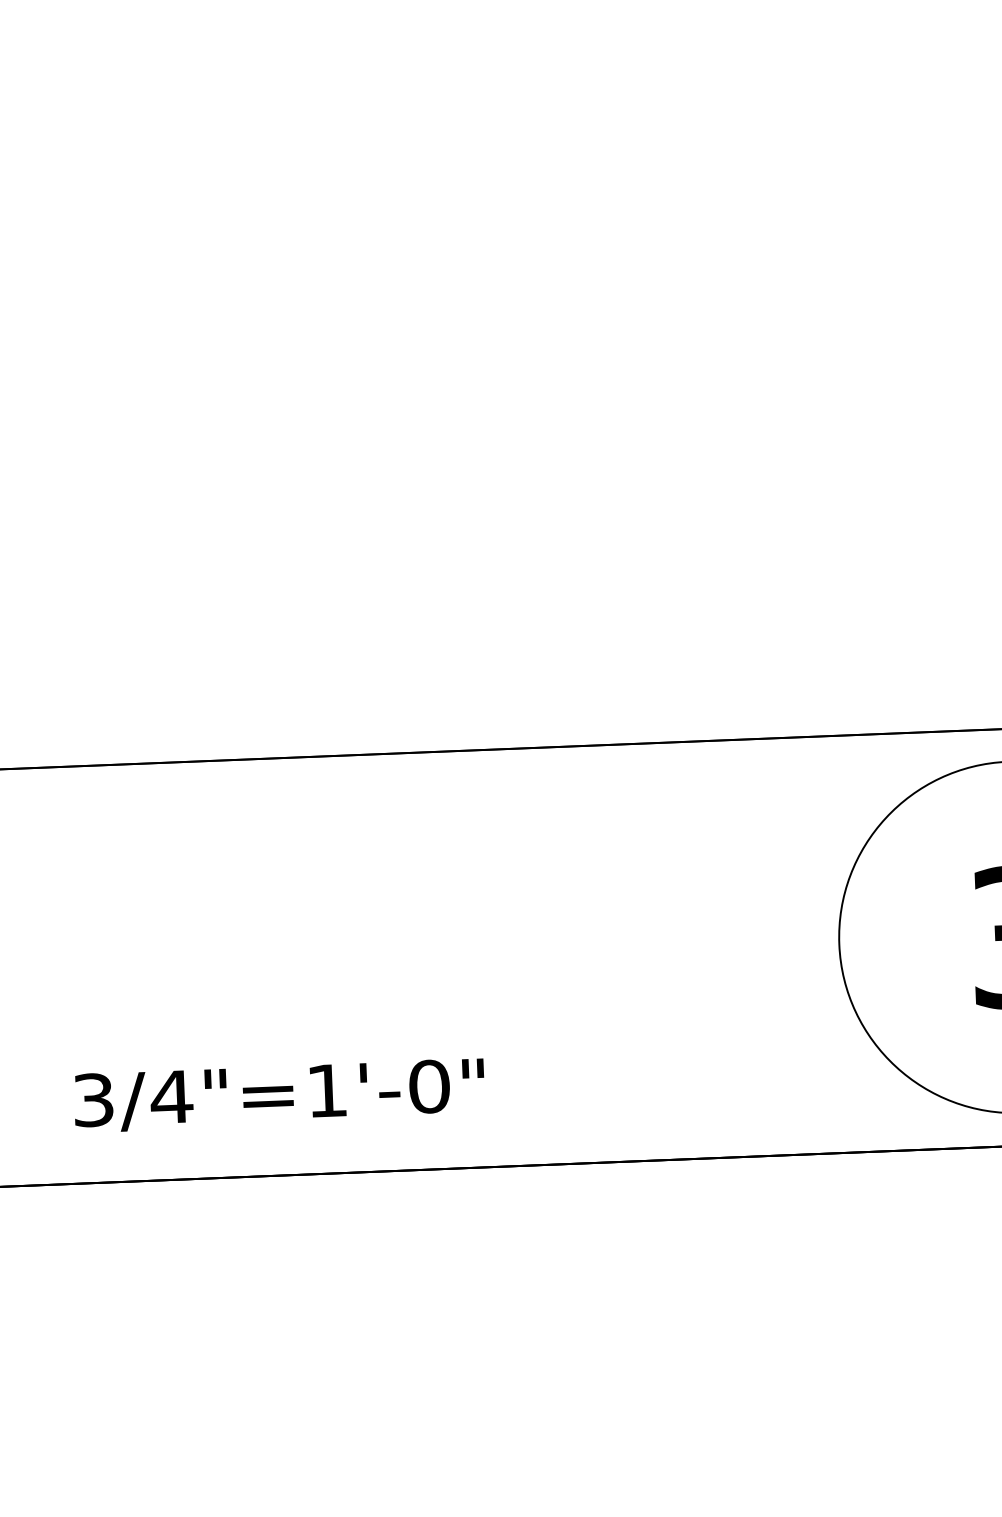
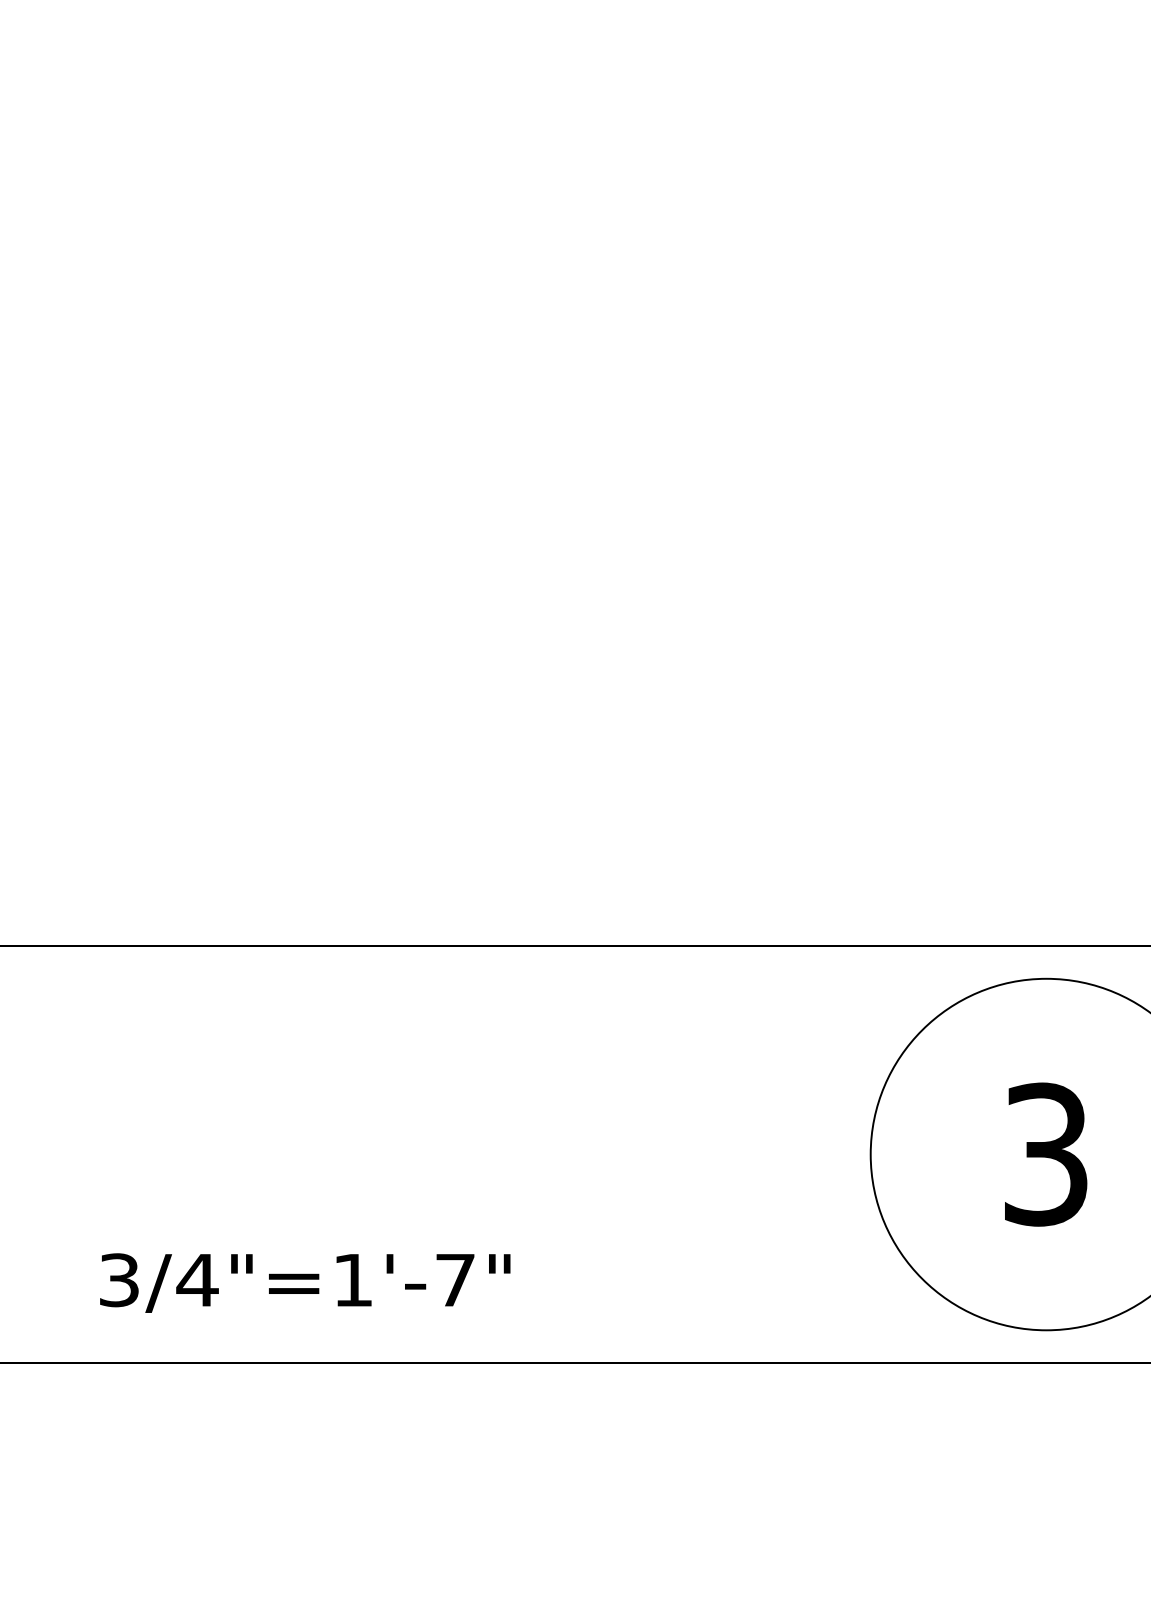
text: (429, 1086) -> (455, 1280), 3/4"=1'-0" -> 3/4"=1'-7"

